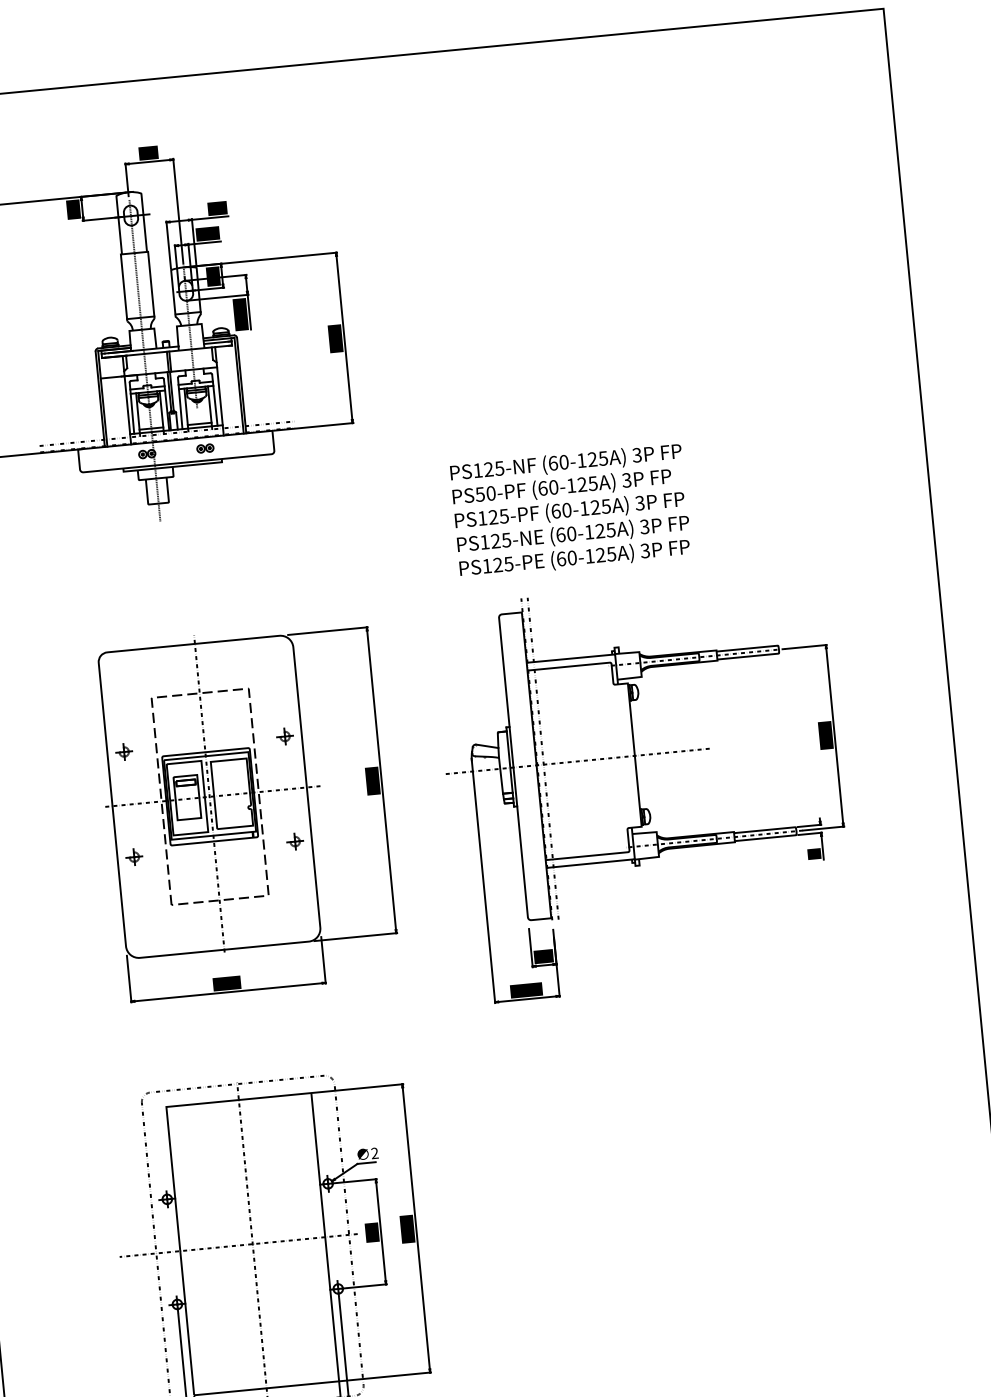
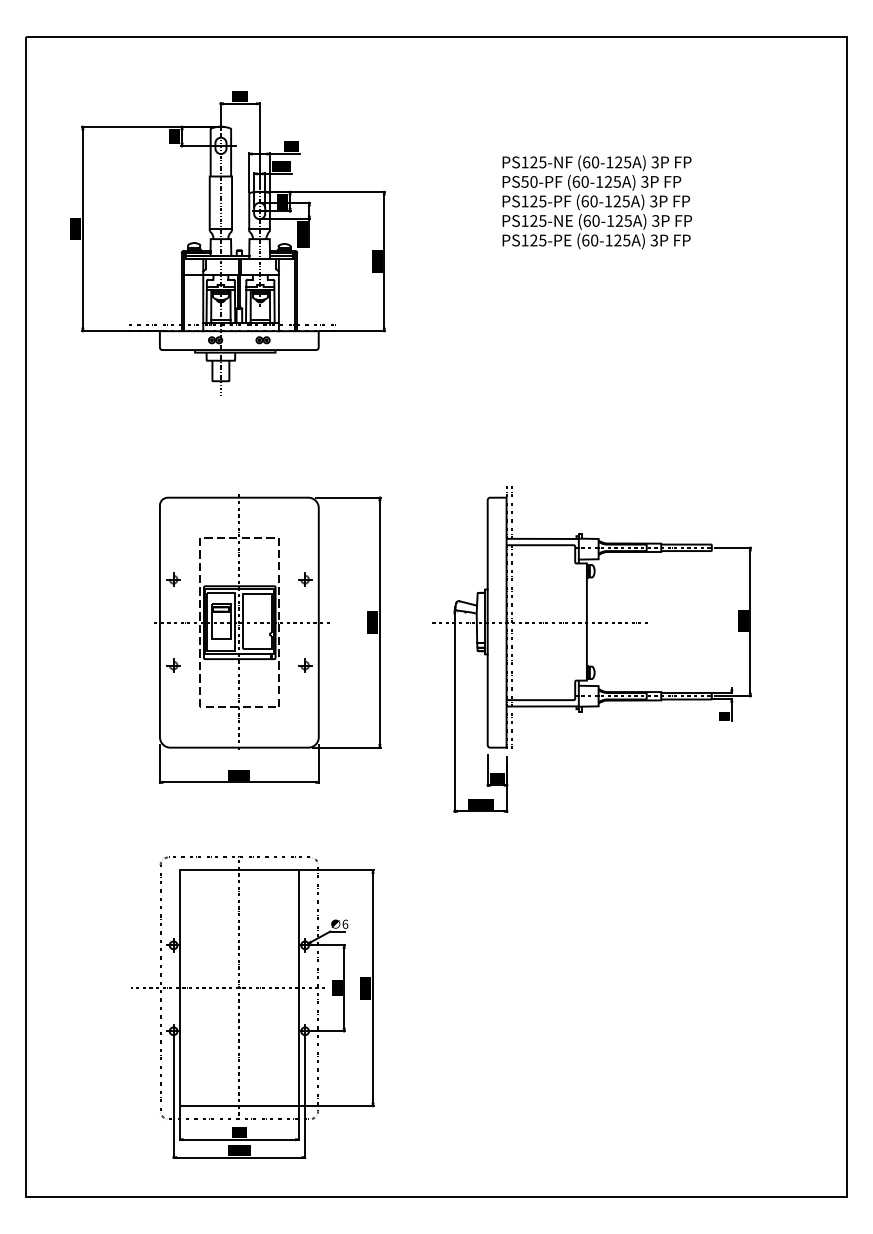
text: (571, 511) -> (597, 202), moved
text: (374, 1152) -> (345, 923), 2 -> 6

